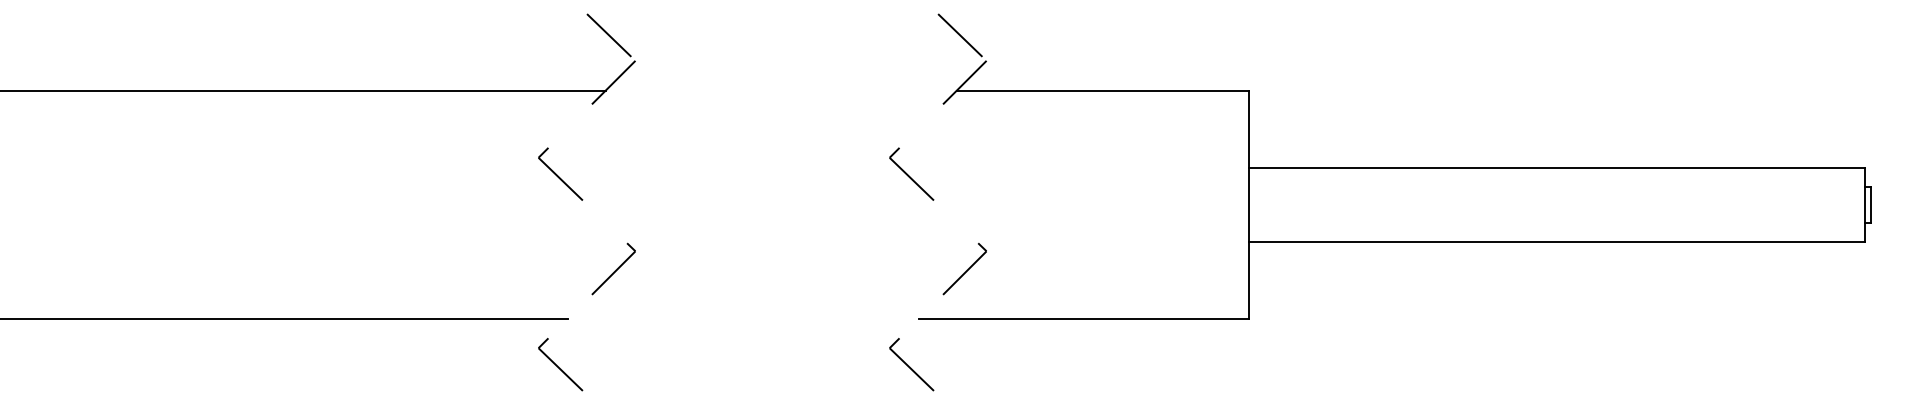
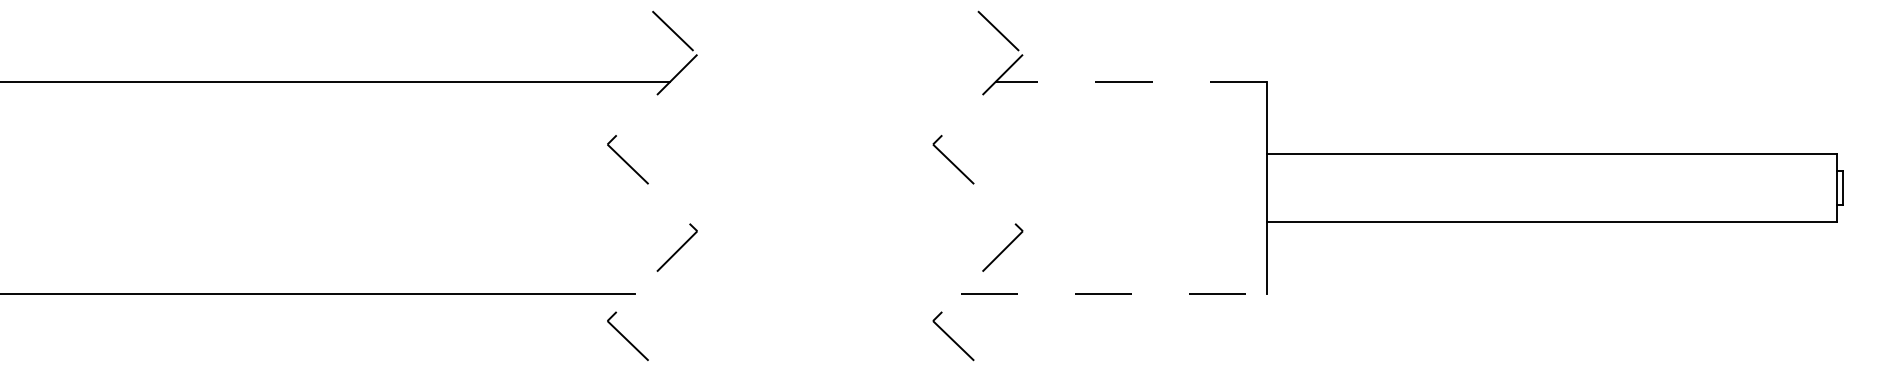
line: (1102, 90) -> (1130, 82), solid -> dashed
line: (1085, 318) -> (1114, 293), solid -> dashed

